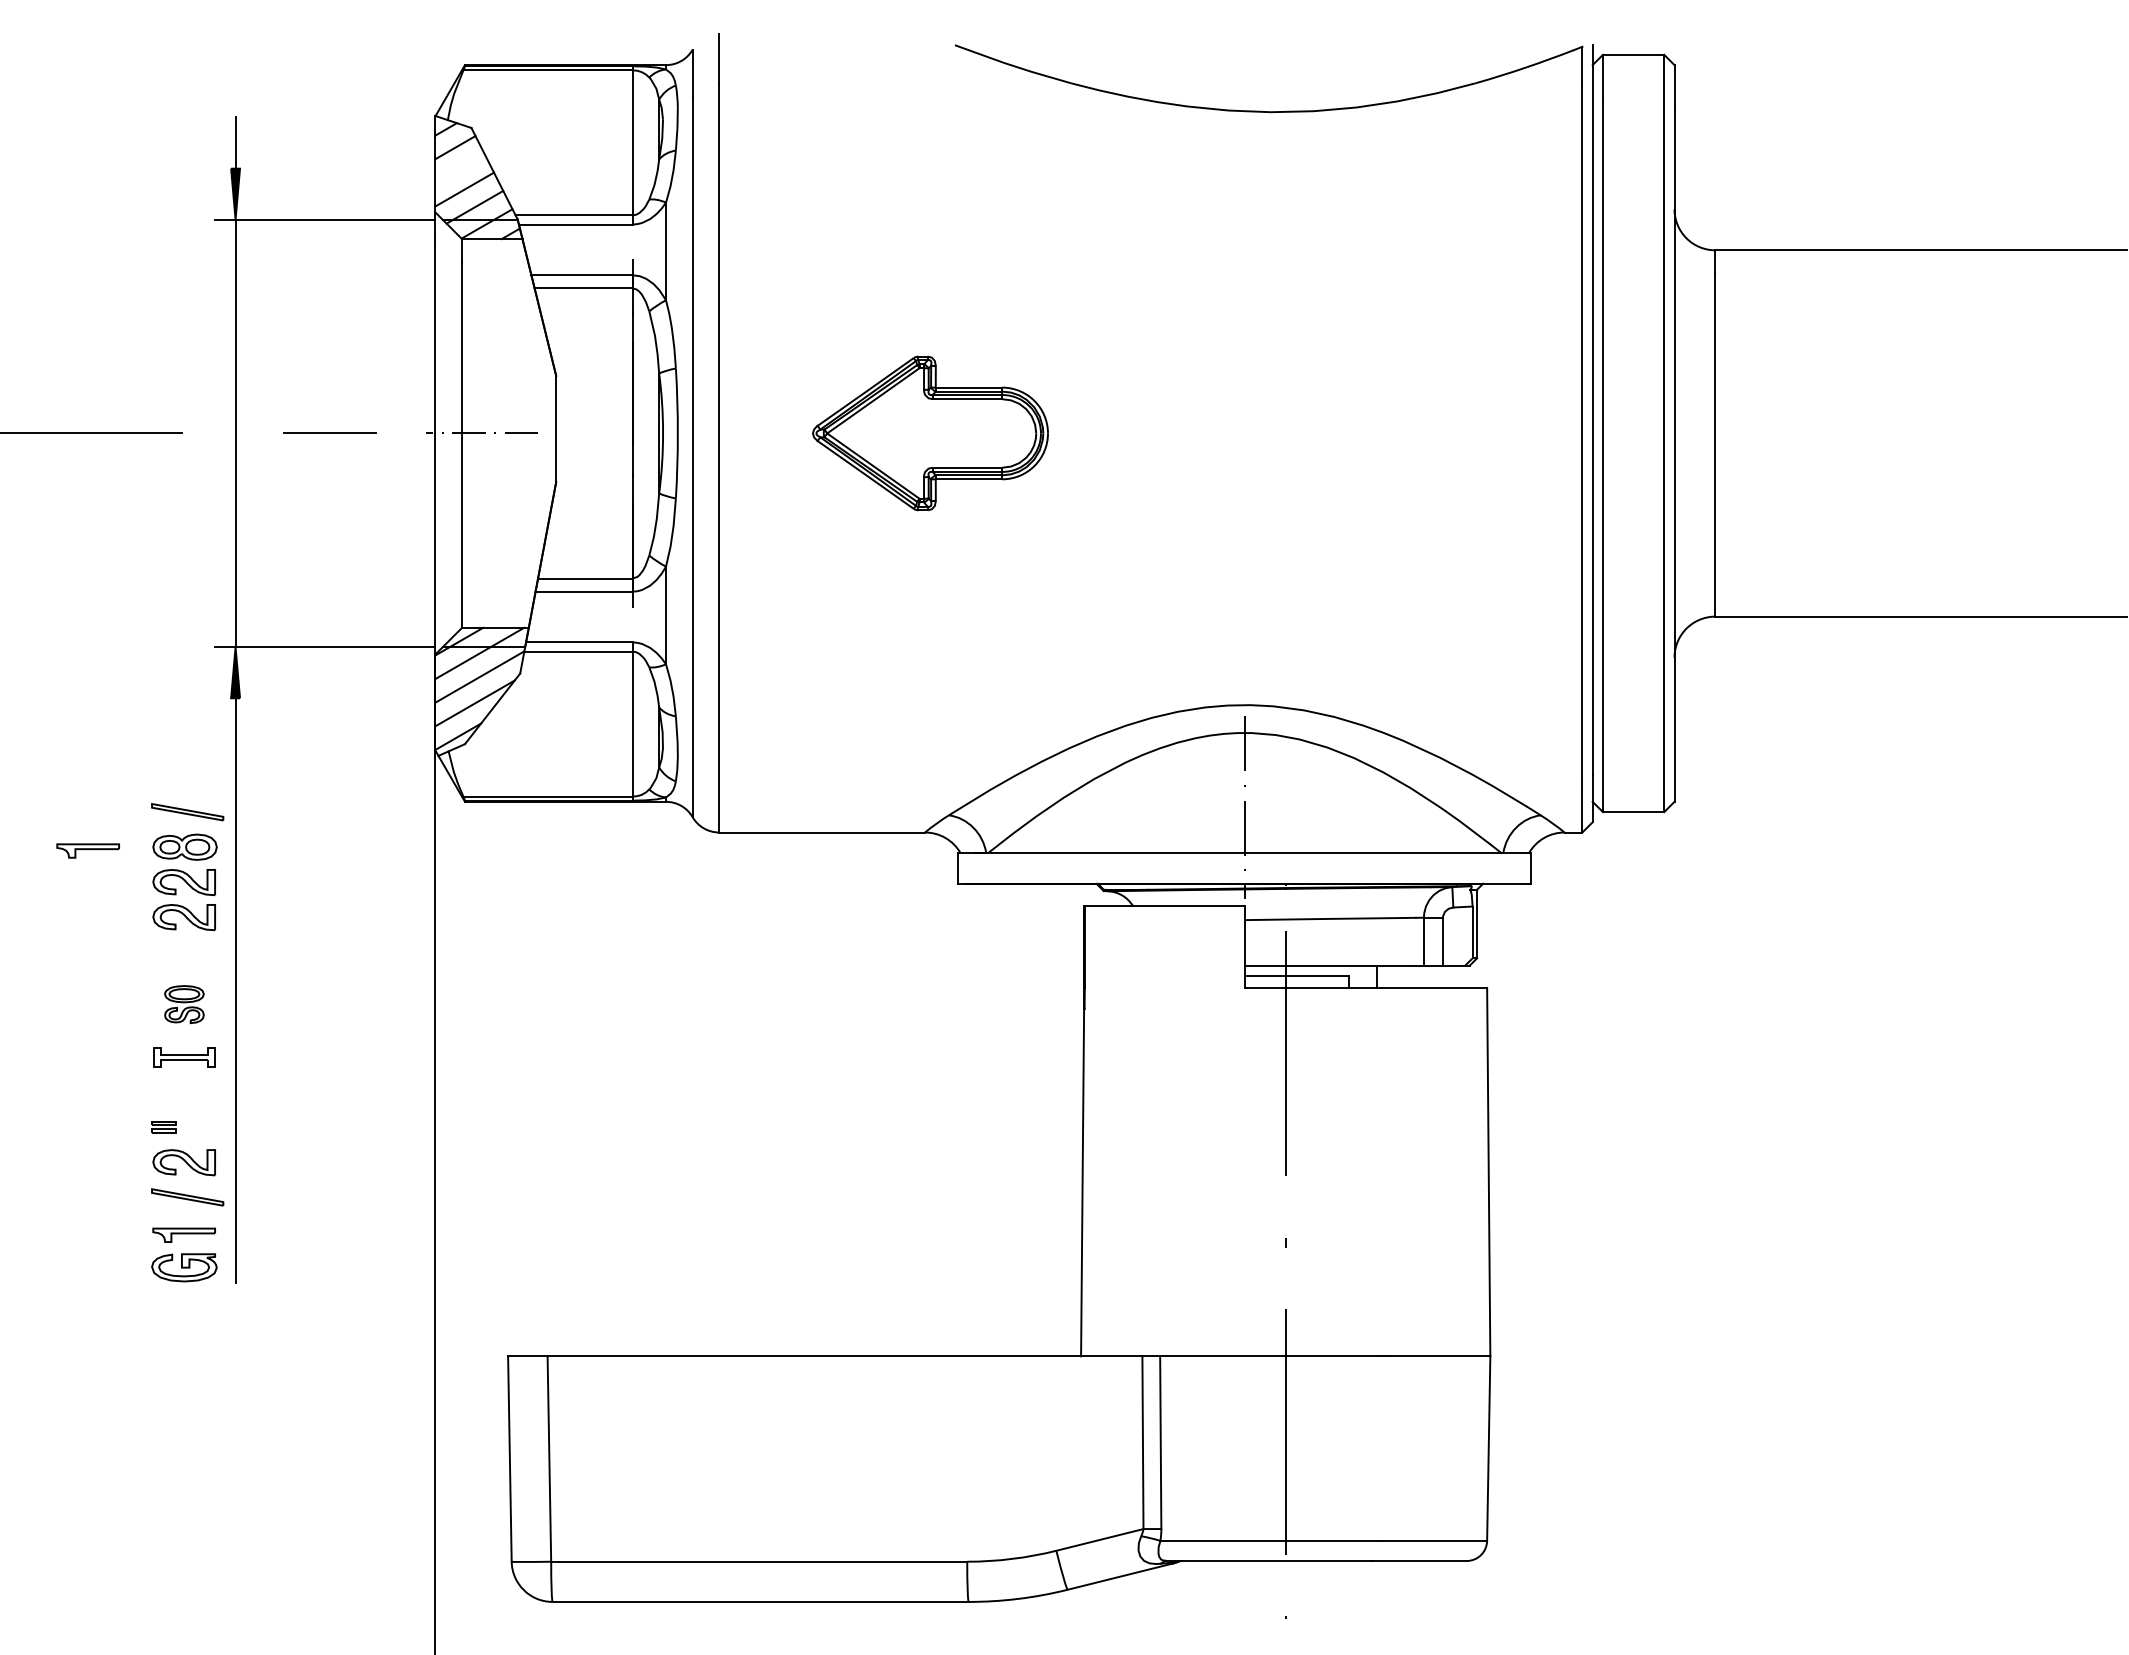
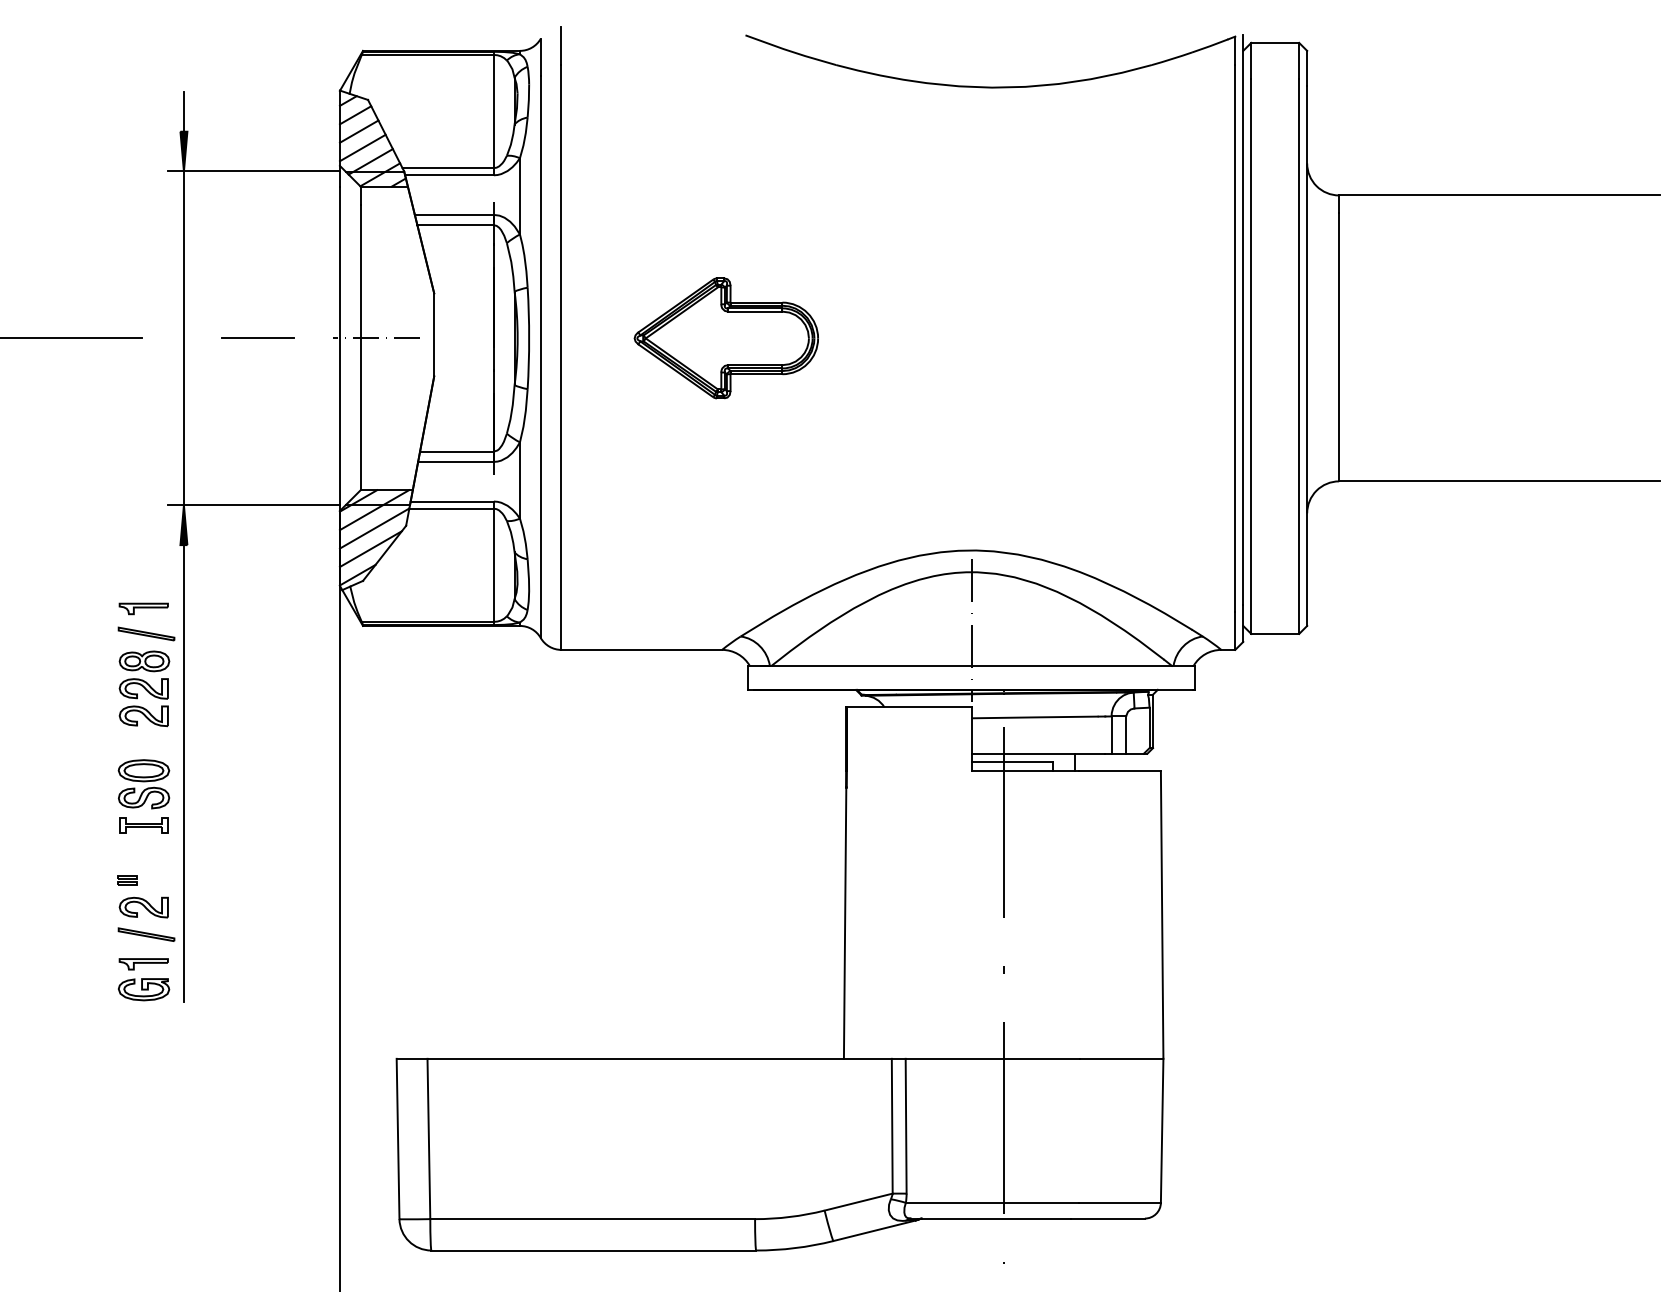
line: (459, 168) -> (358, 131), added
part: (87, 850) -> (143, 608), moved
part: (184, 1004) -> (144, 784), size x1.67

